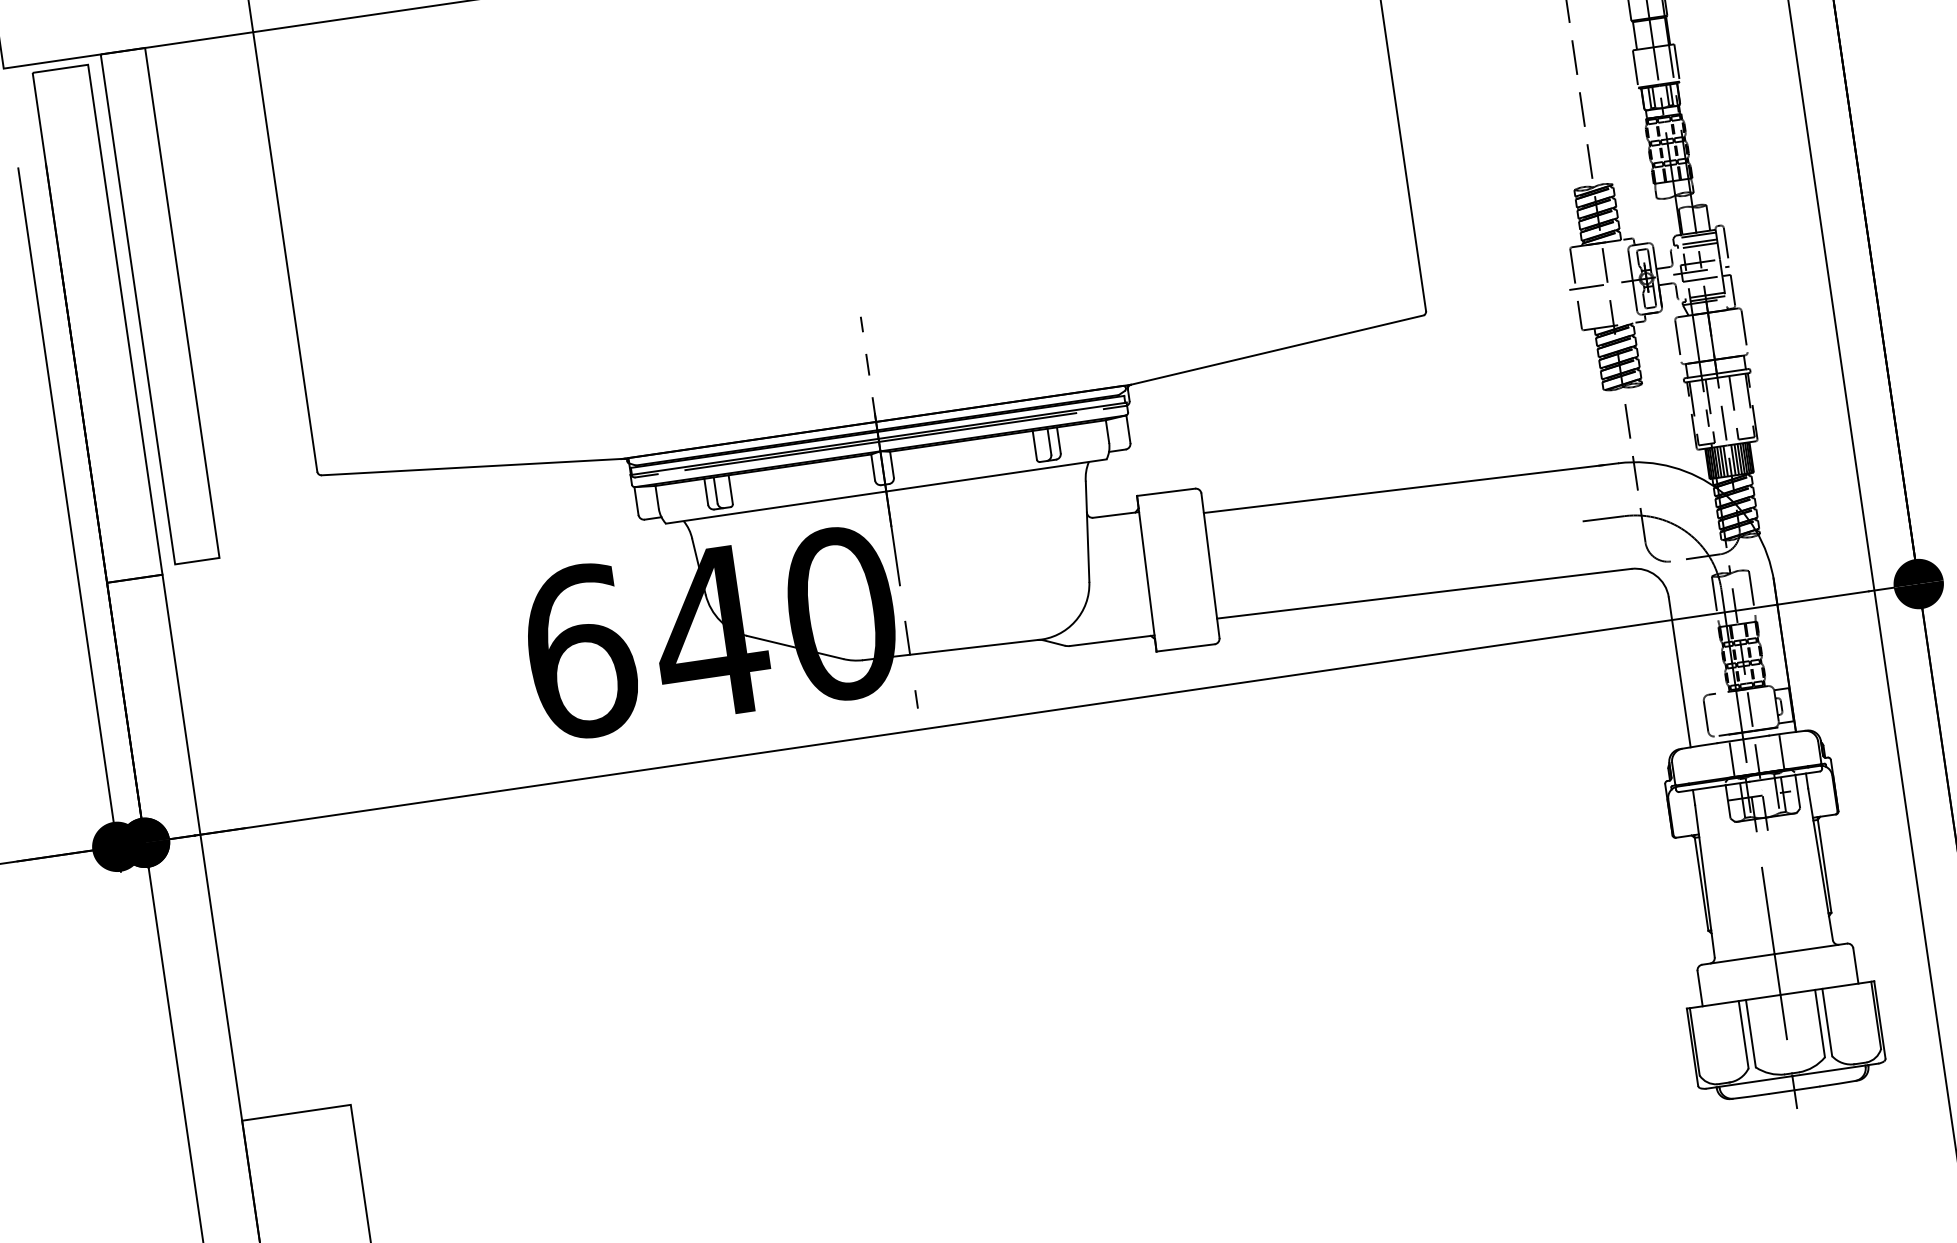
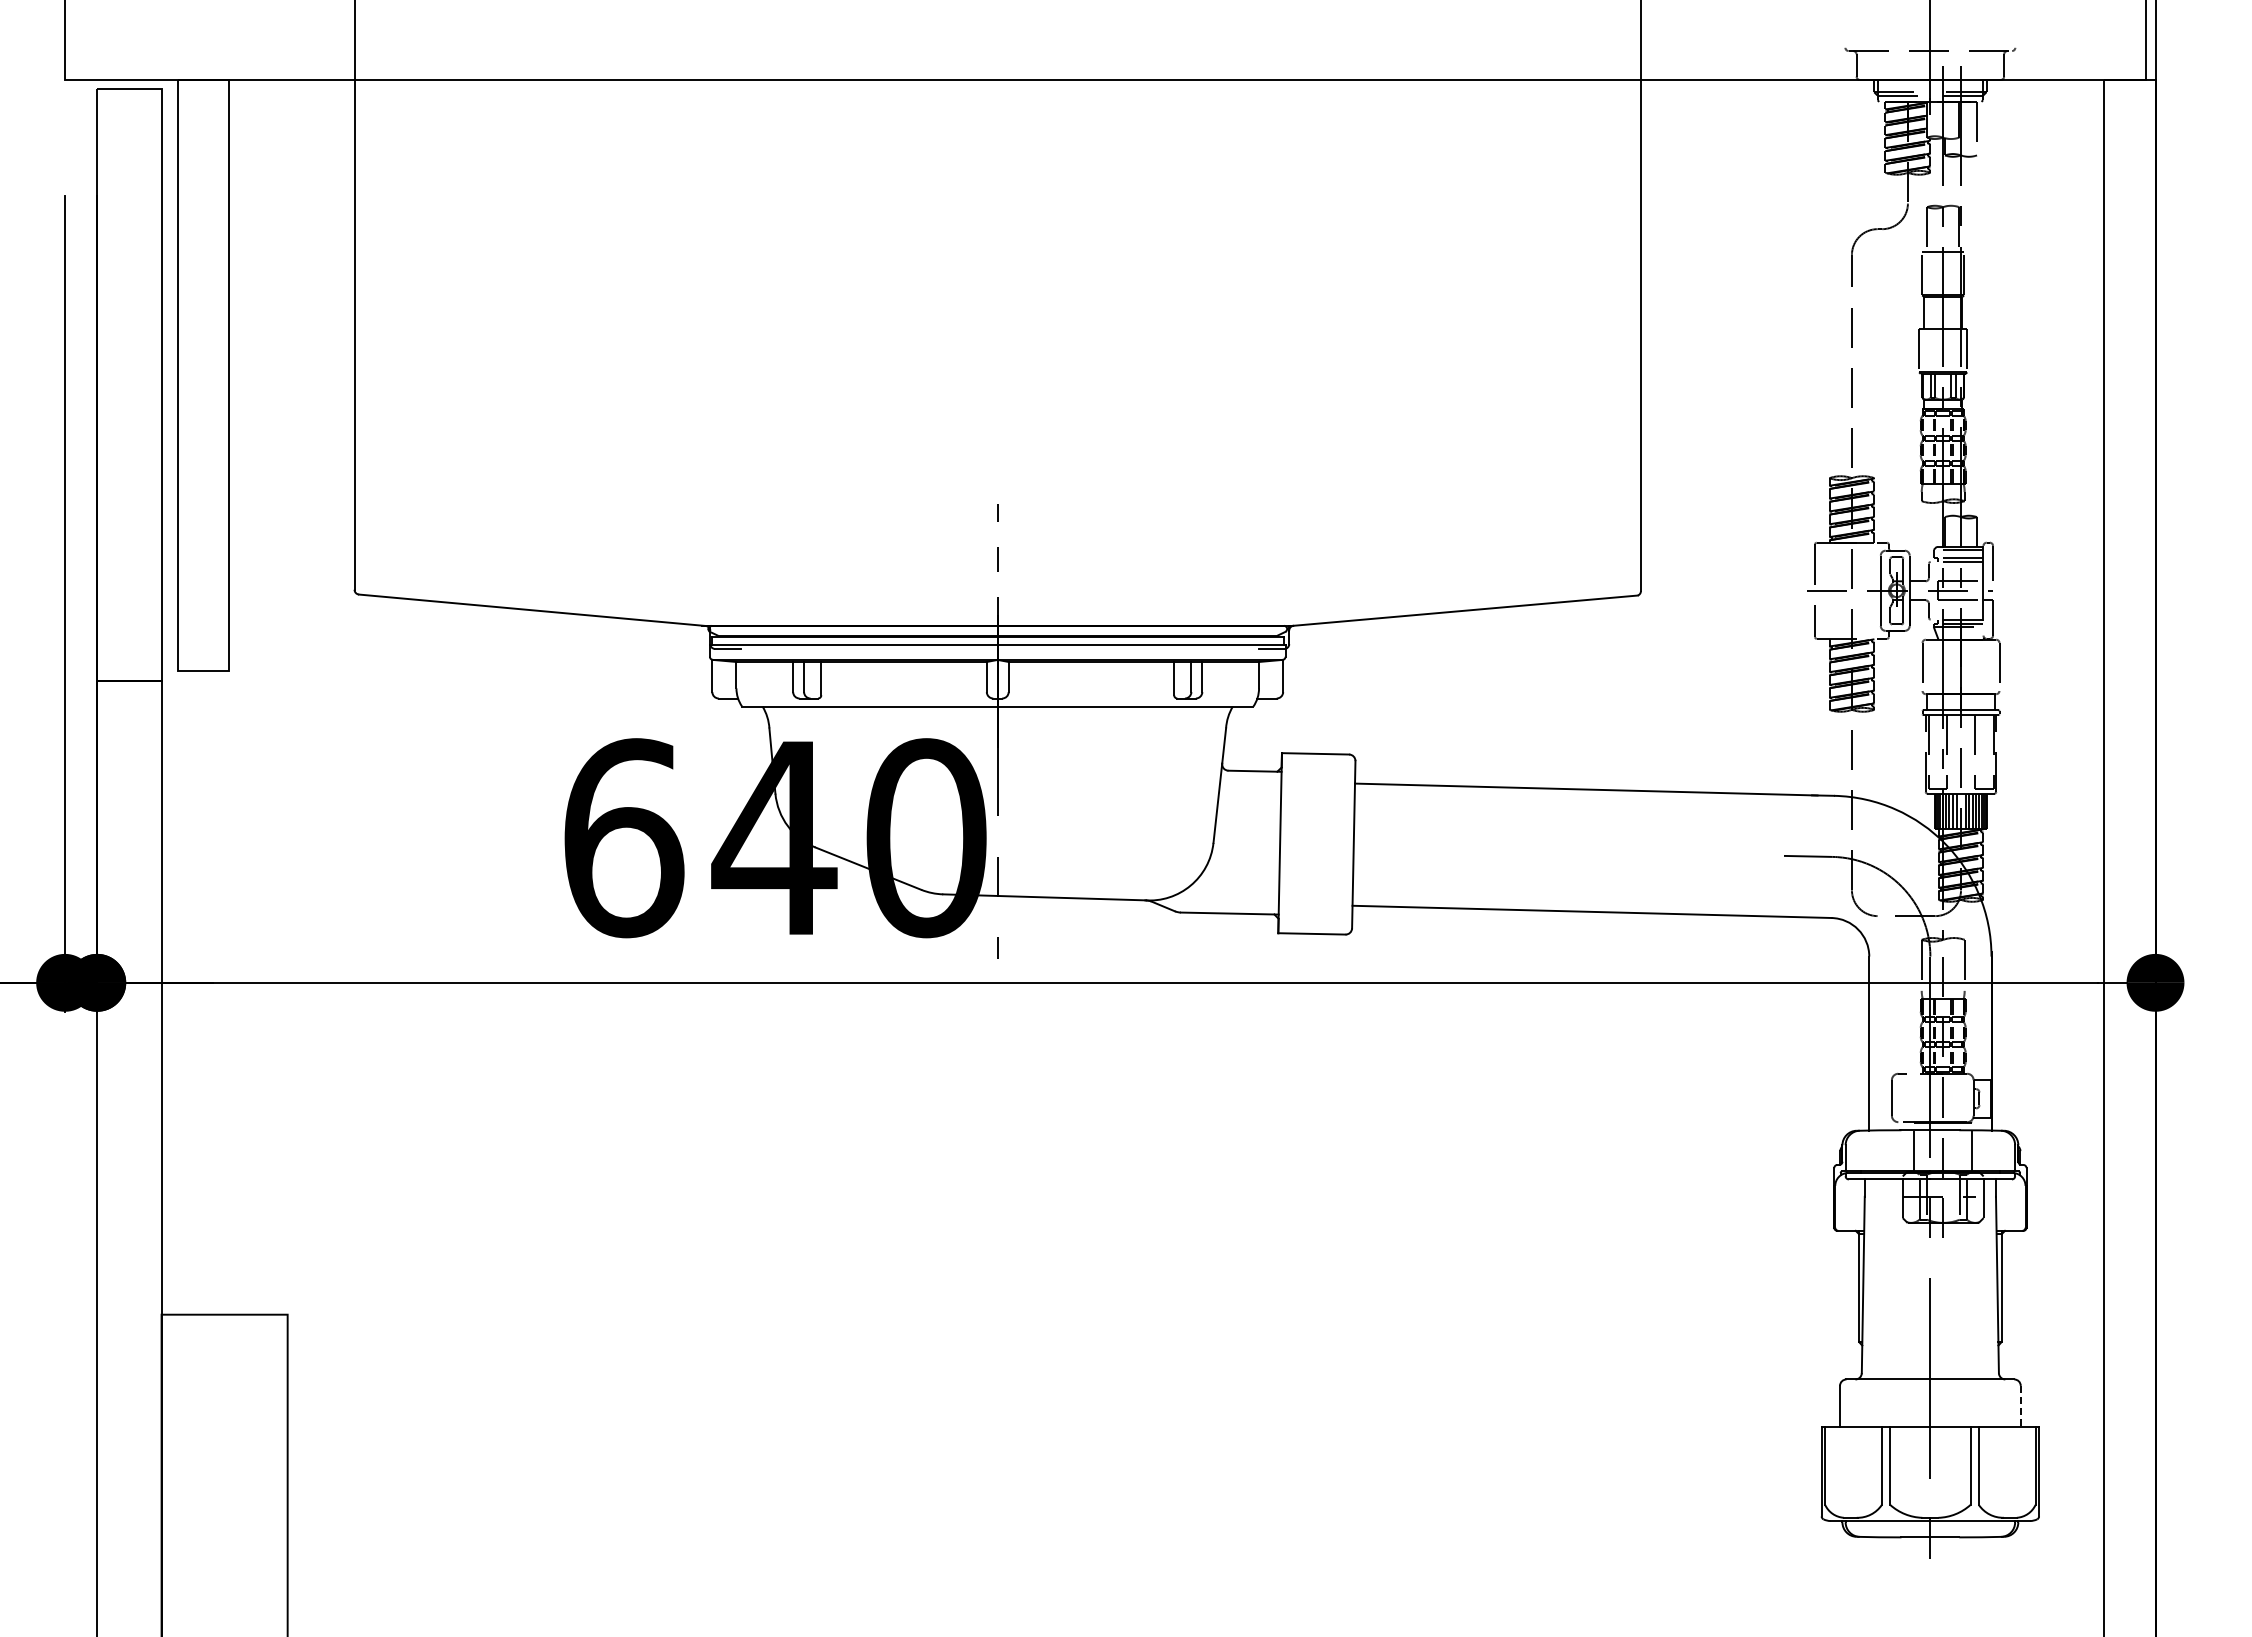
line: (880, 441) -> (999, 648), removed
line: (1855, 966) -> (2020, 1406), solid -> dashed

